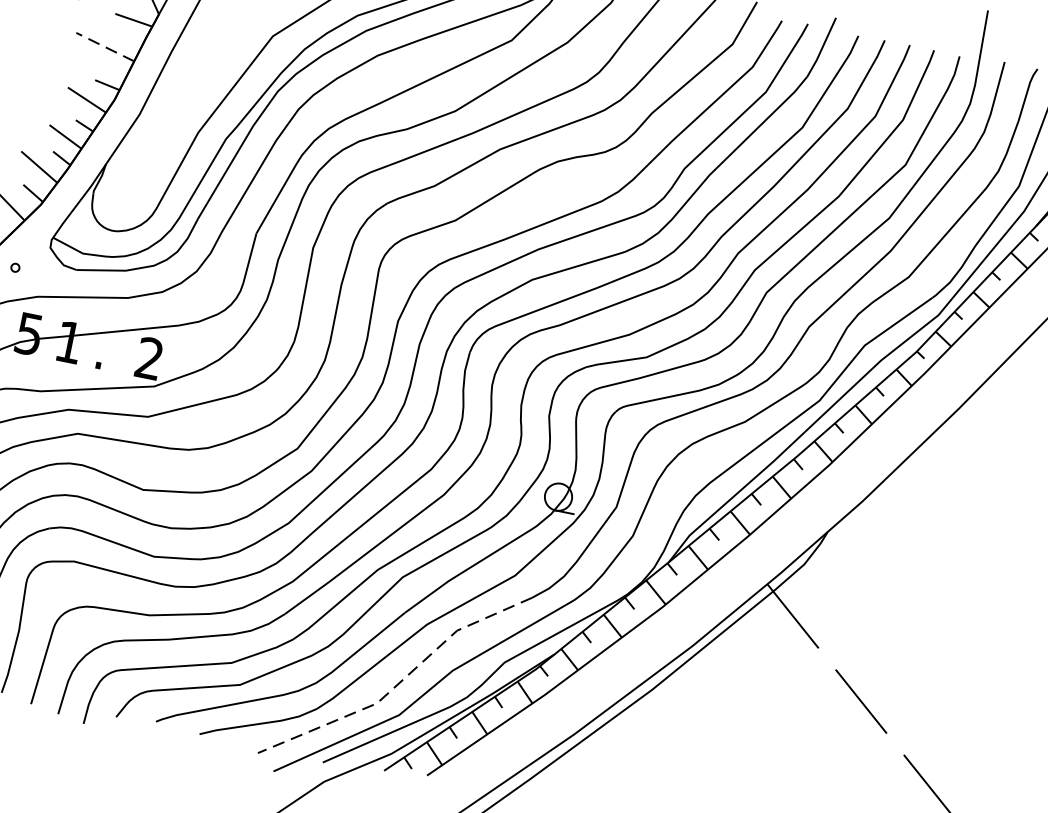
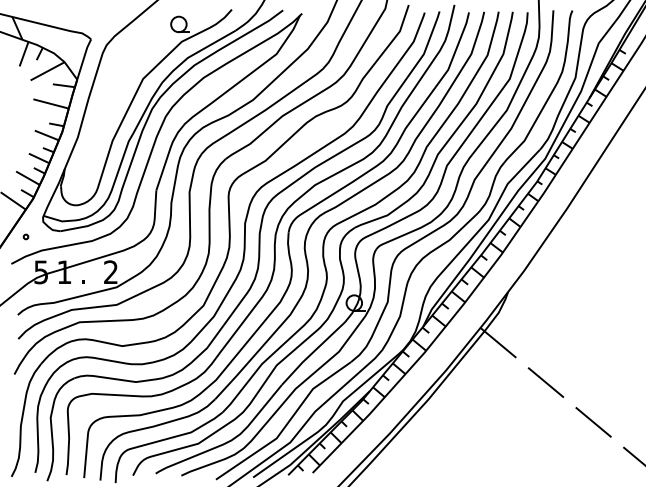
line: (104, 46) -> (50, 103), dashed -> solid
line: (398, 682) -> (286, 424), dashed -> solid

